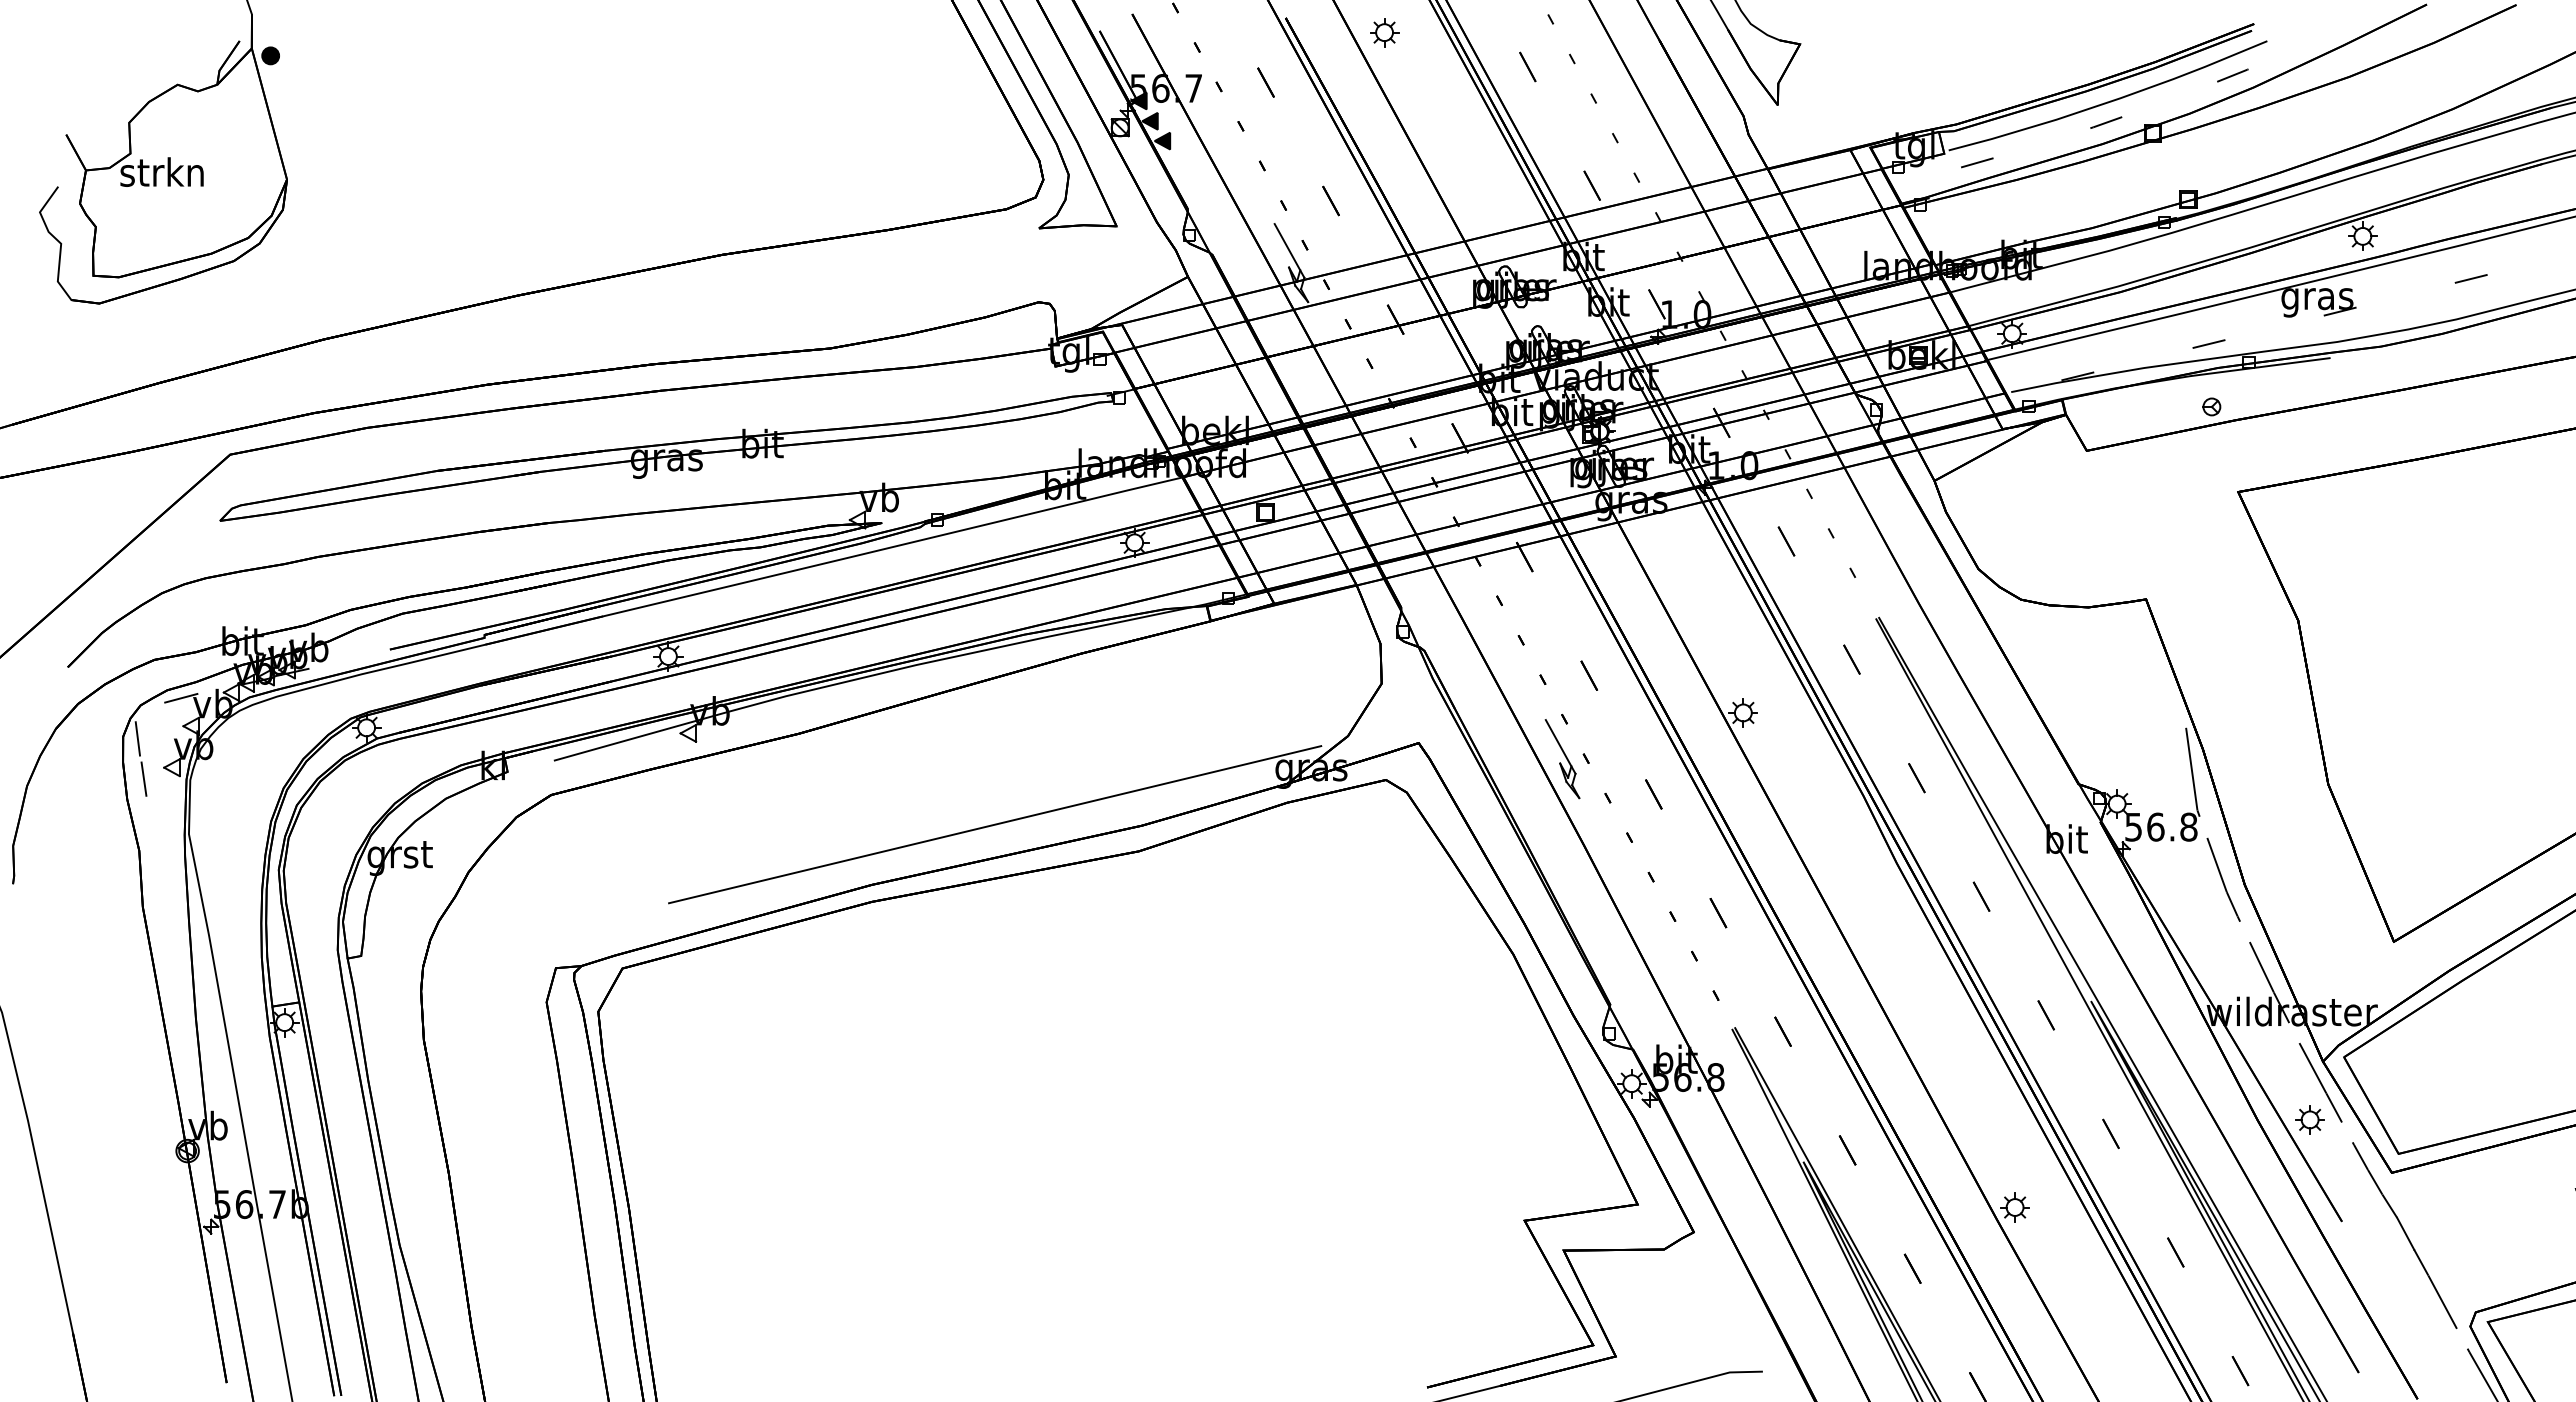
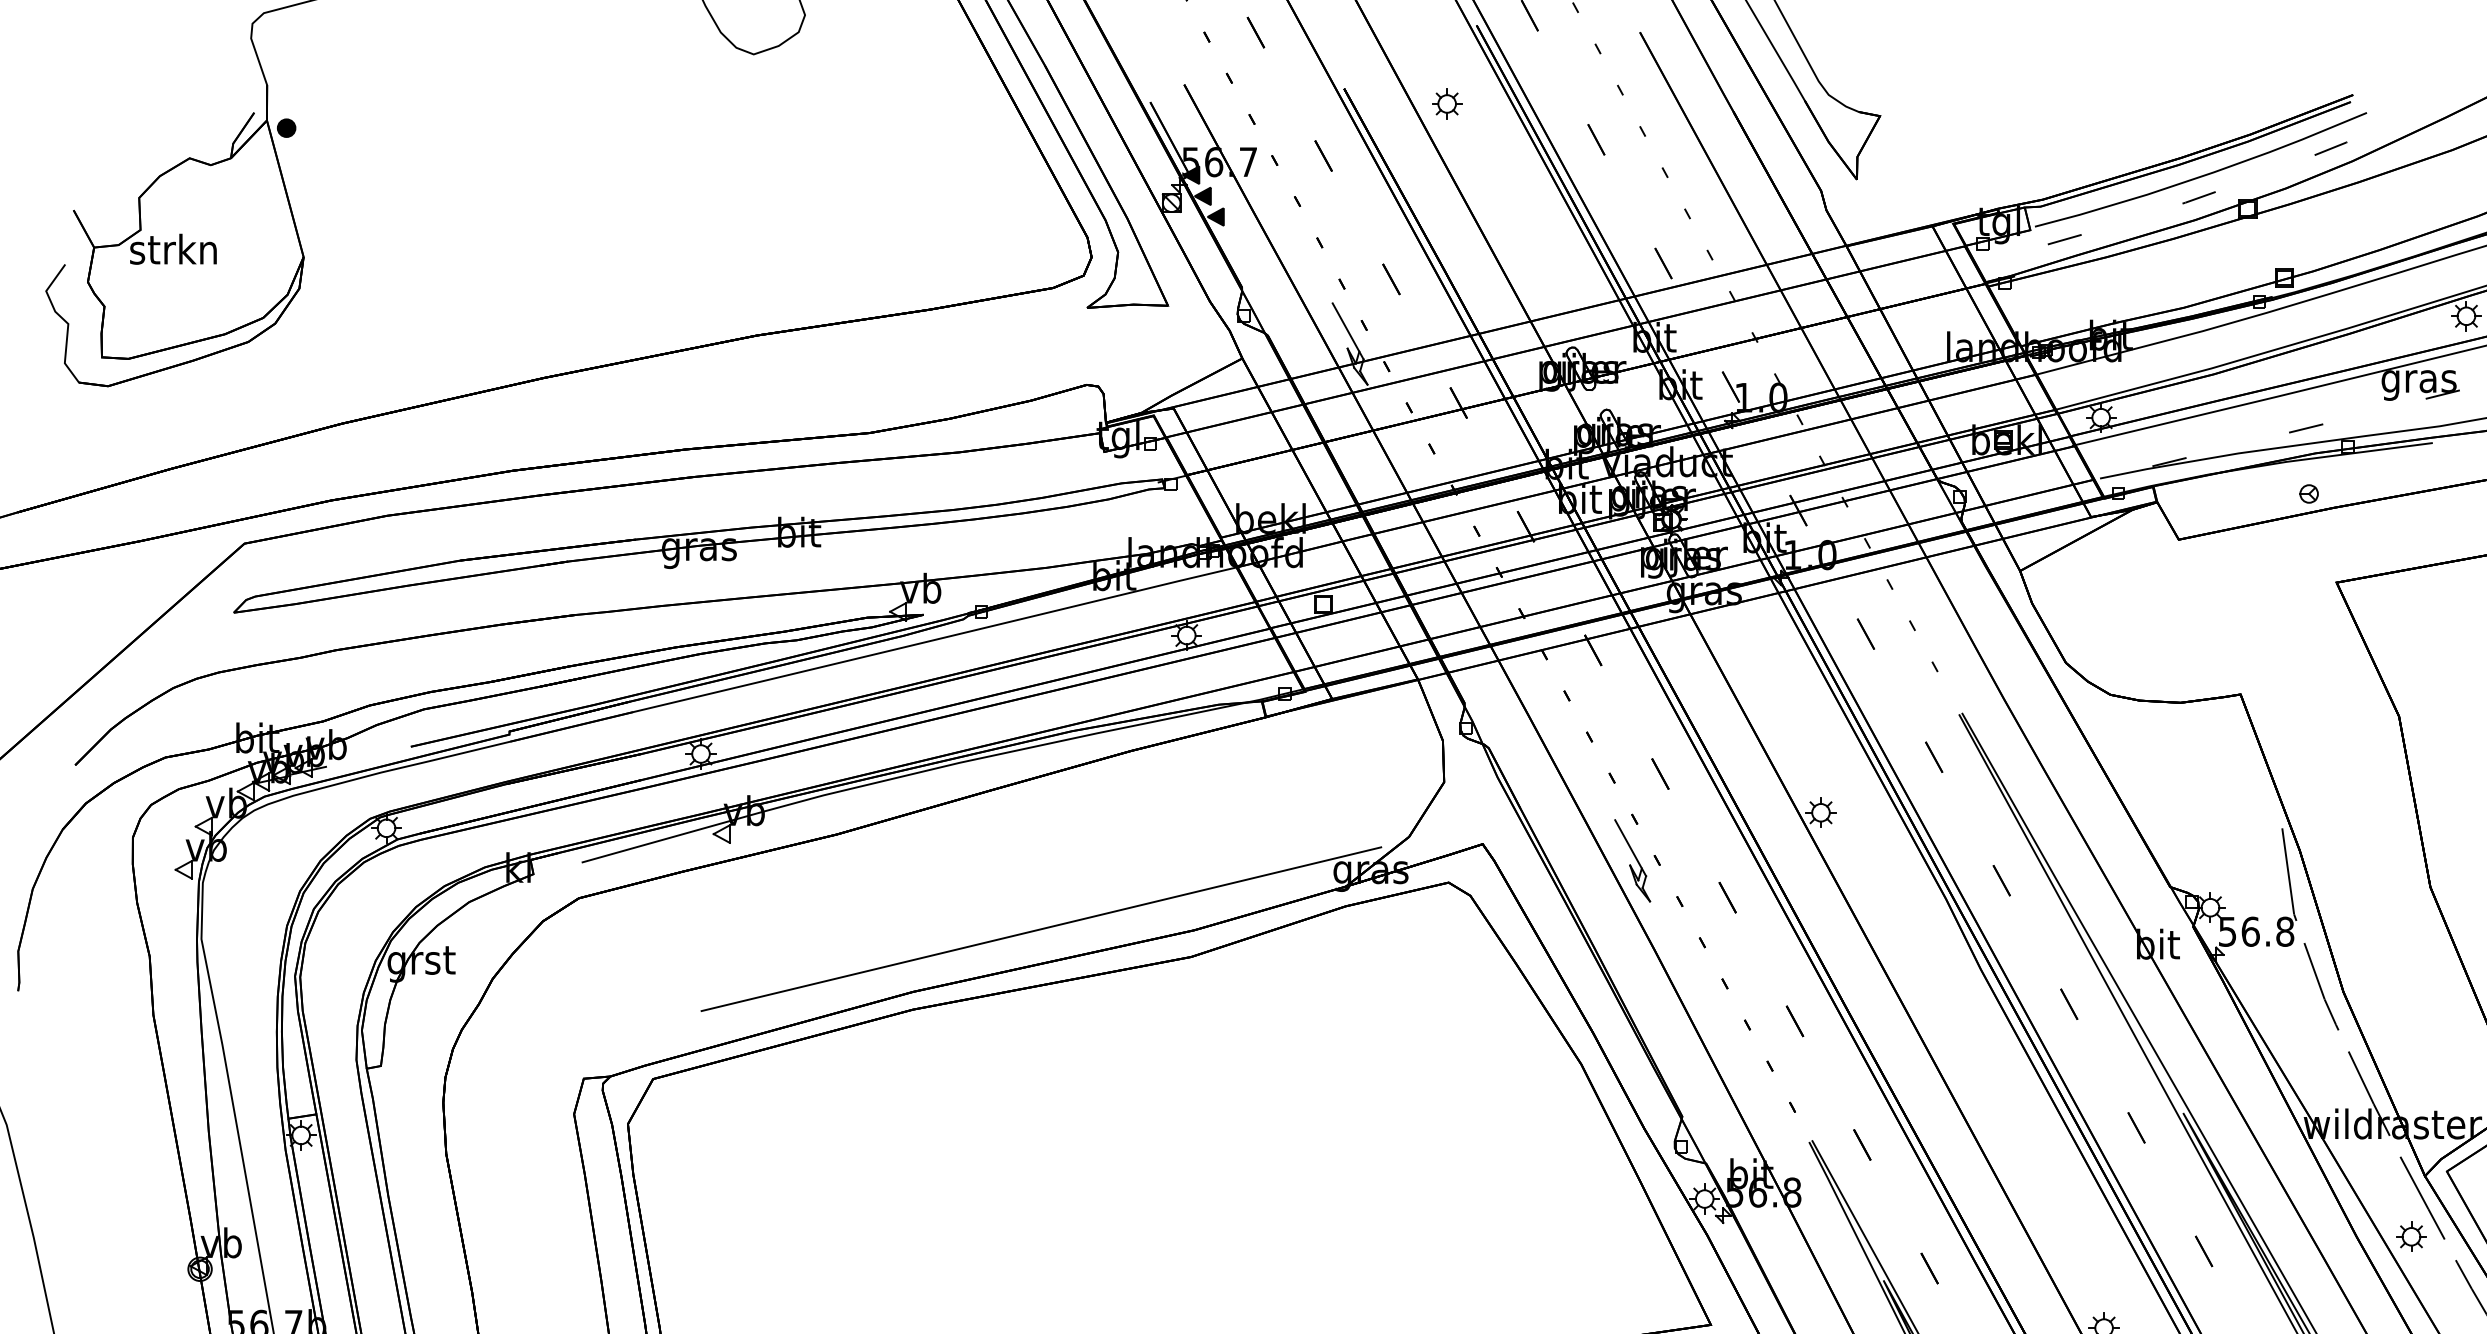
line: (181, 697) -> (193, 796), removed
line: (137, 738) -> (147, 839), removed
line: (143, 778) -> (154, 881), removed

